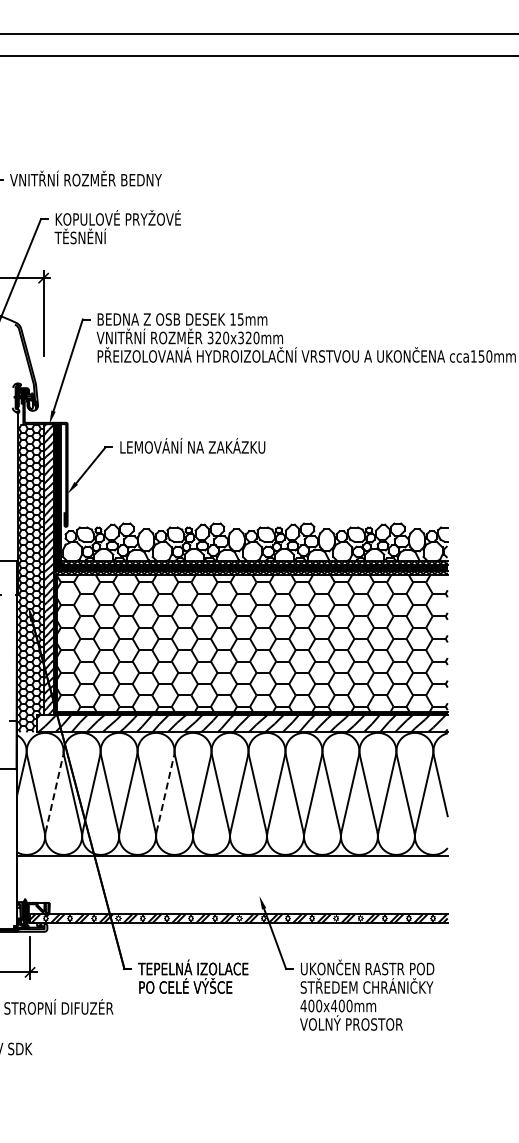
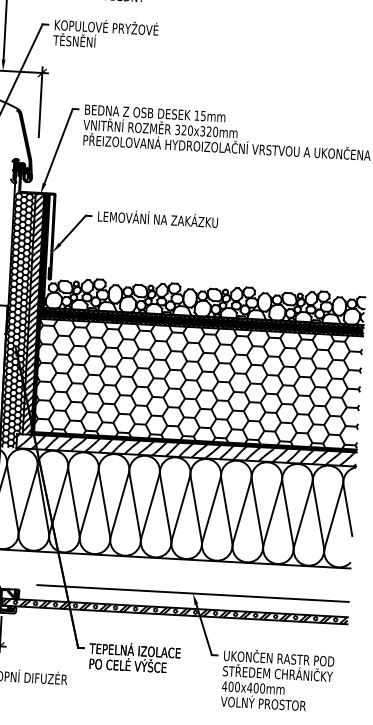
line: (54, 793) -> (28, 499), dashed -> solid
line: (165, 793) -> (119, 504), dashed -> solid
line: (259, 896) -> (193, 593), added

